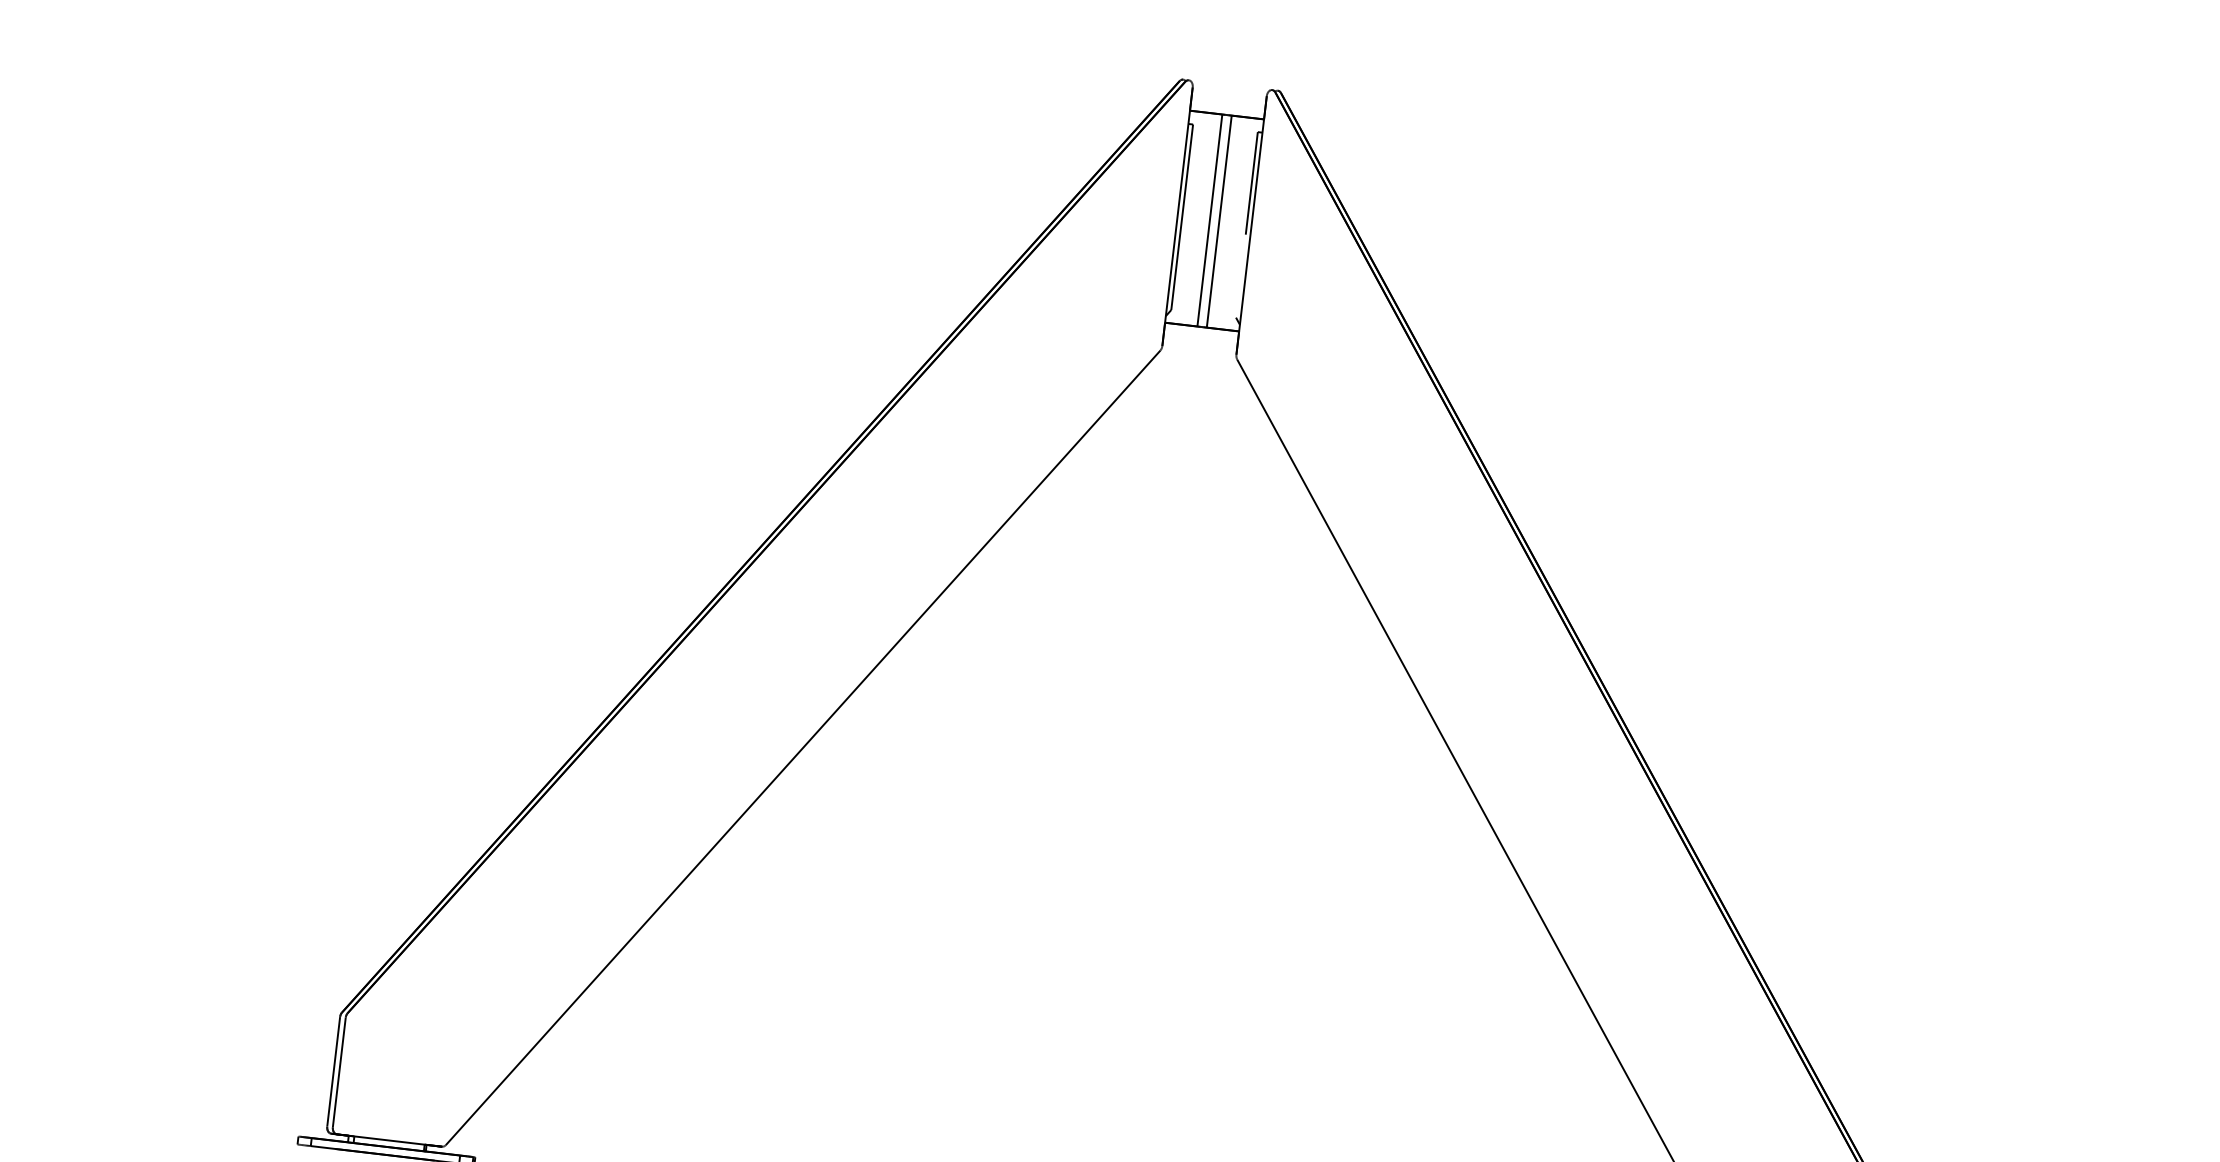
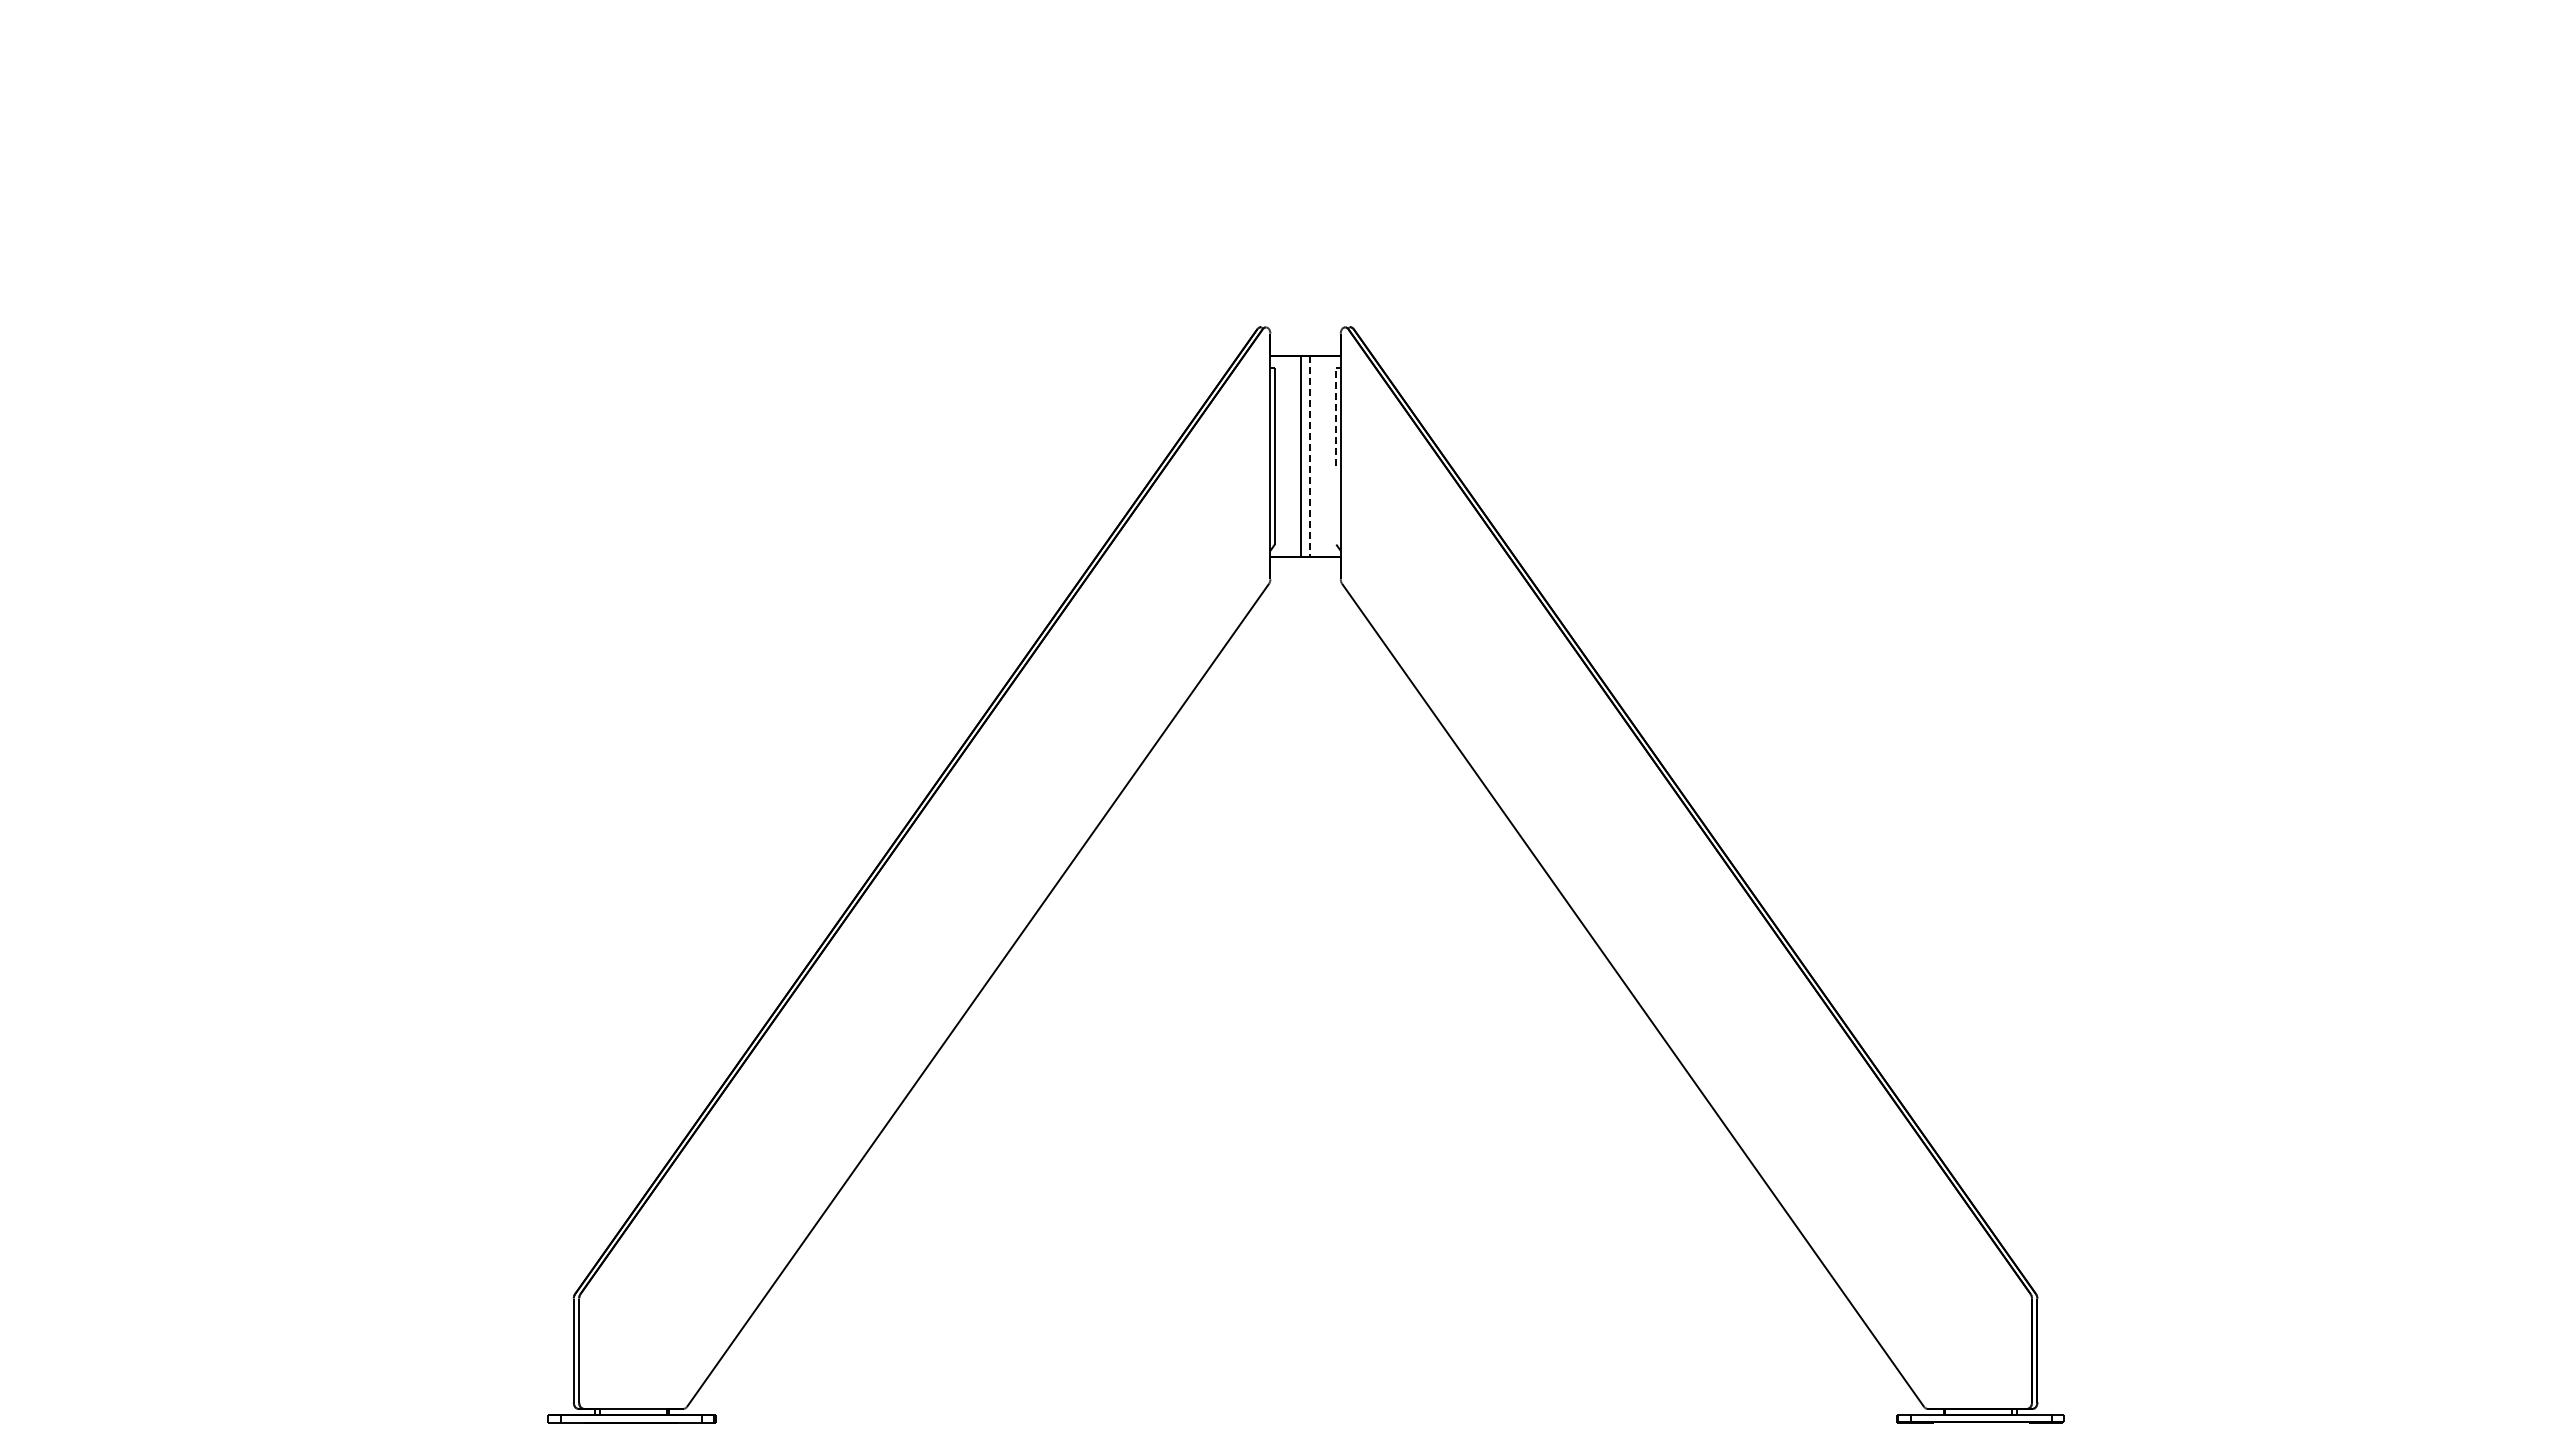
line: (1251, 183) -> (1336, 417), solid -> dashed
line: (1219, 221) -> (1310, 456), solid -> dashed

